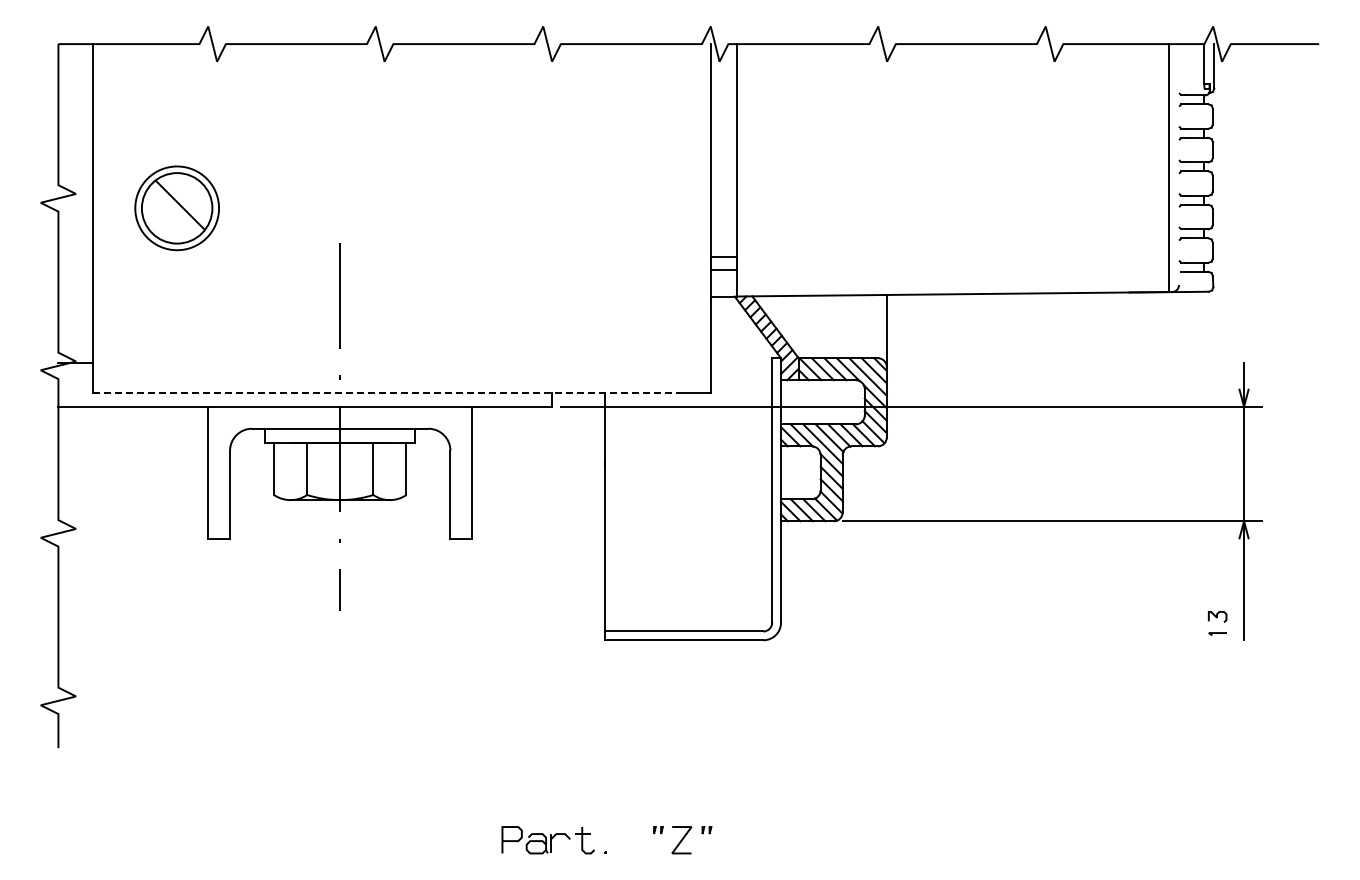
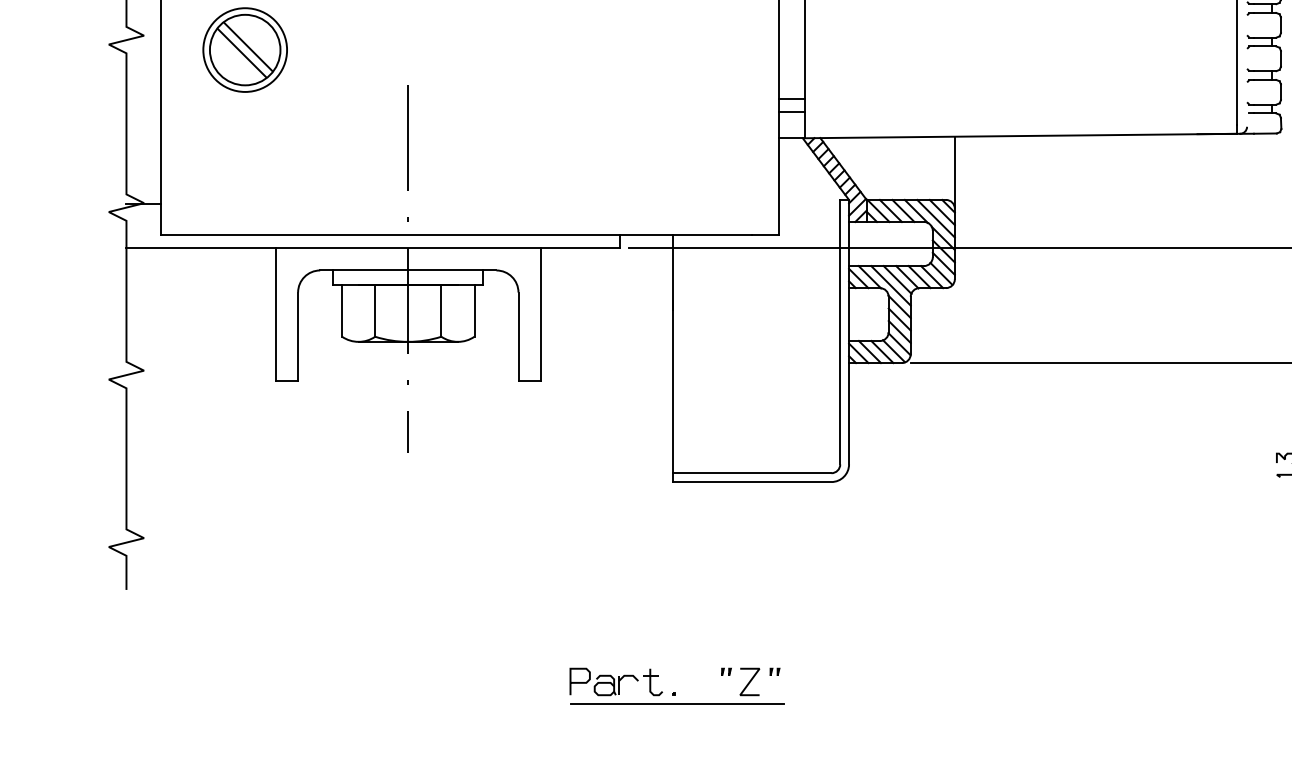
line: (173, 211) -> (241, 53), added
line: (389, 393) -> (457, 235), dashed -> solid
line: (608, 862) -> (676, 704), added

